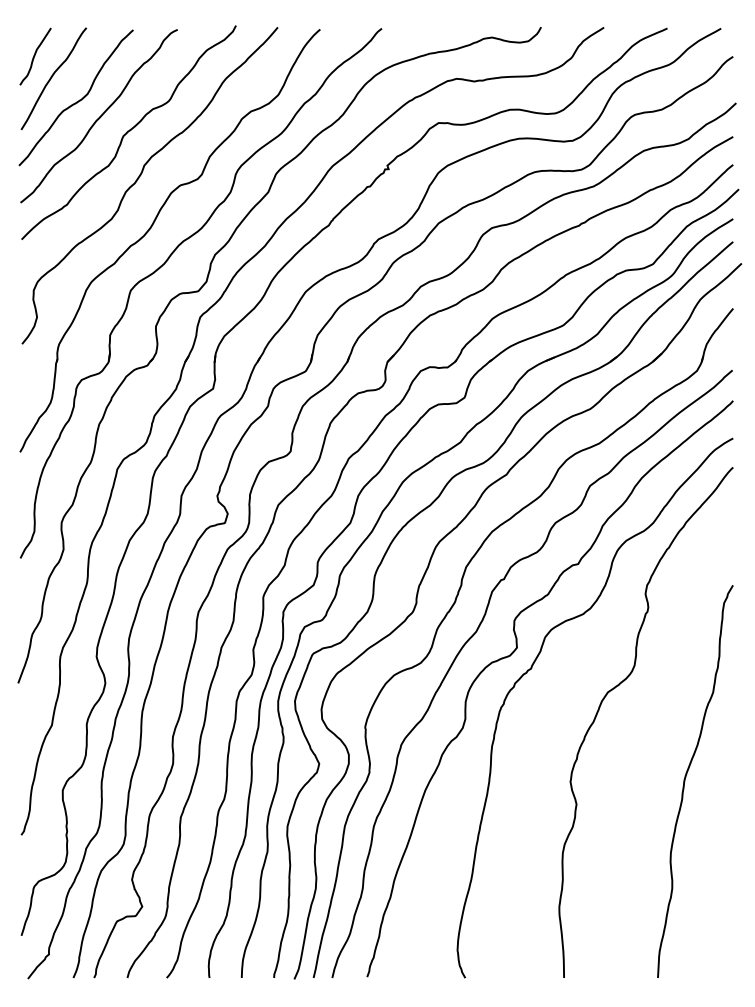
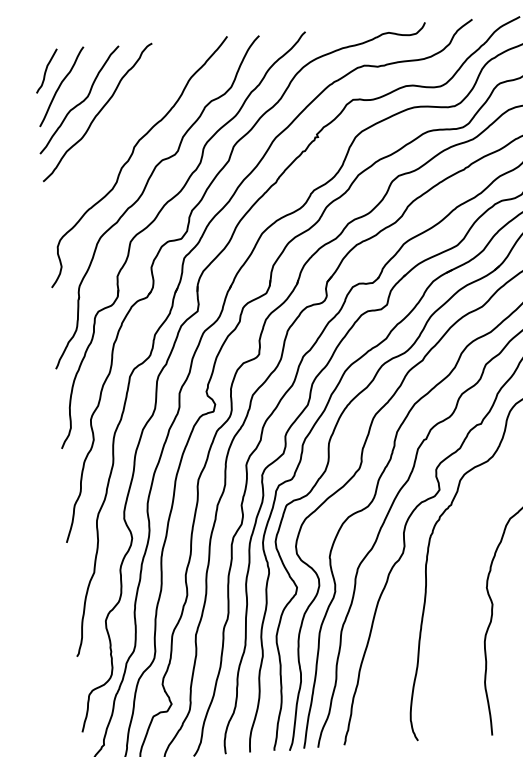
curve: (128, 132) -> (120, 123), removed

